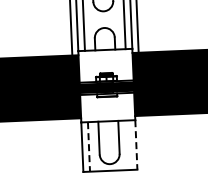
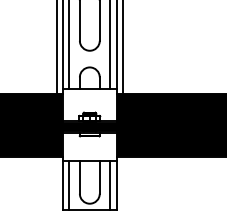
line: (135, 144) -> (116, 185), dashed -> solid
line: (130, 145) -> (110, 185), added
line: (89, 146) -> (69, 185), dashed -> solid

